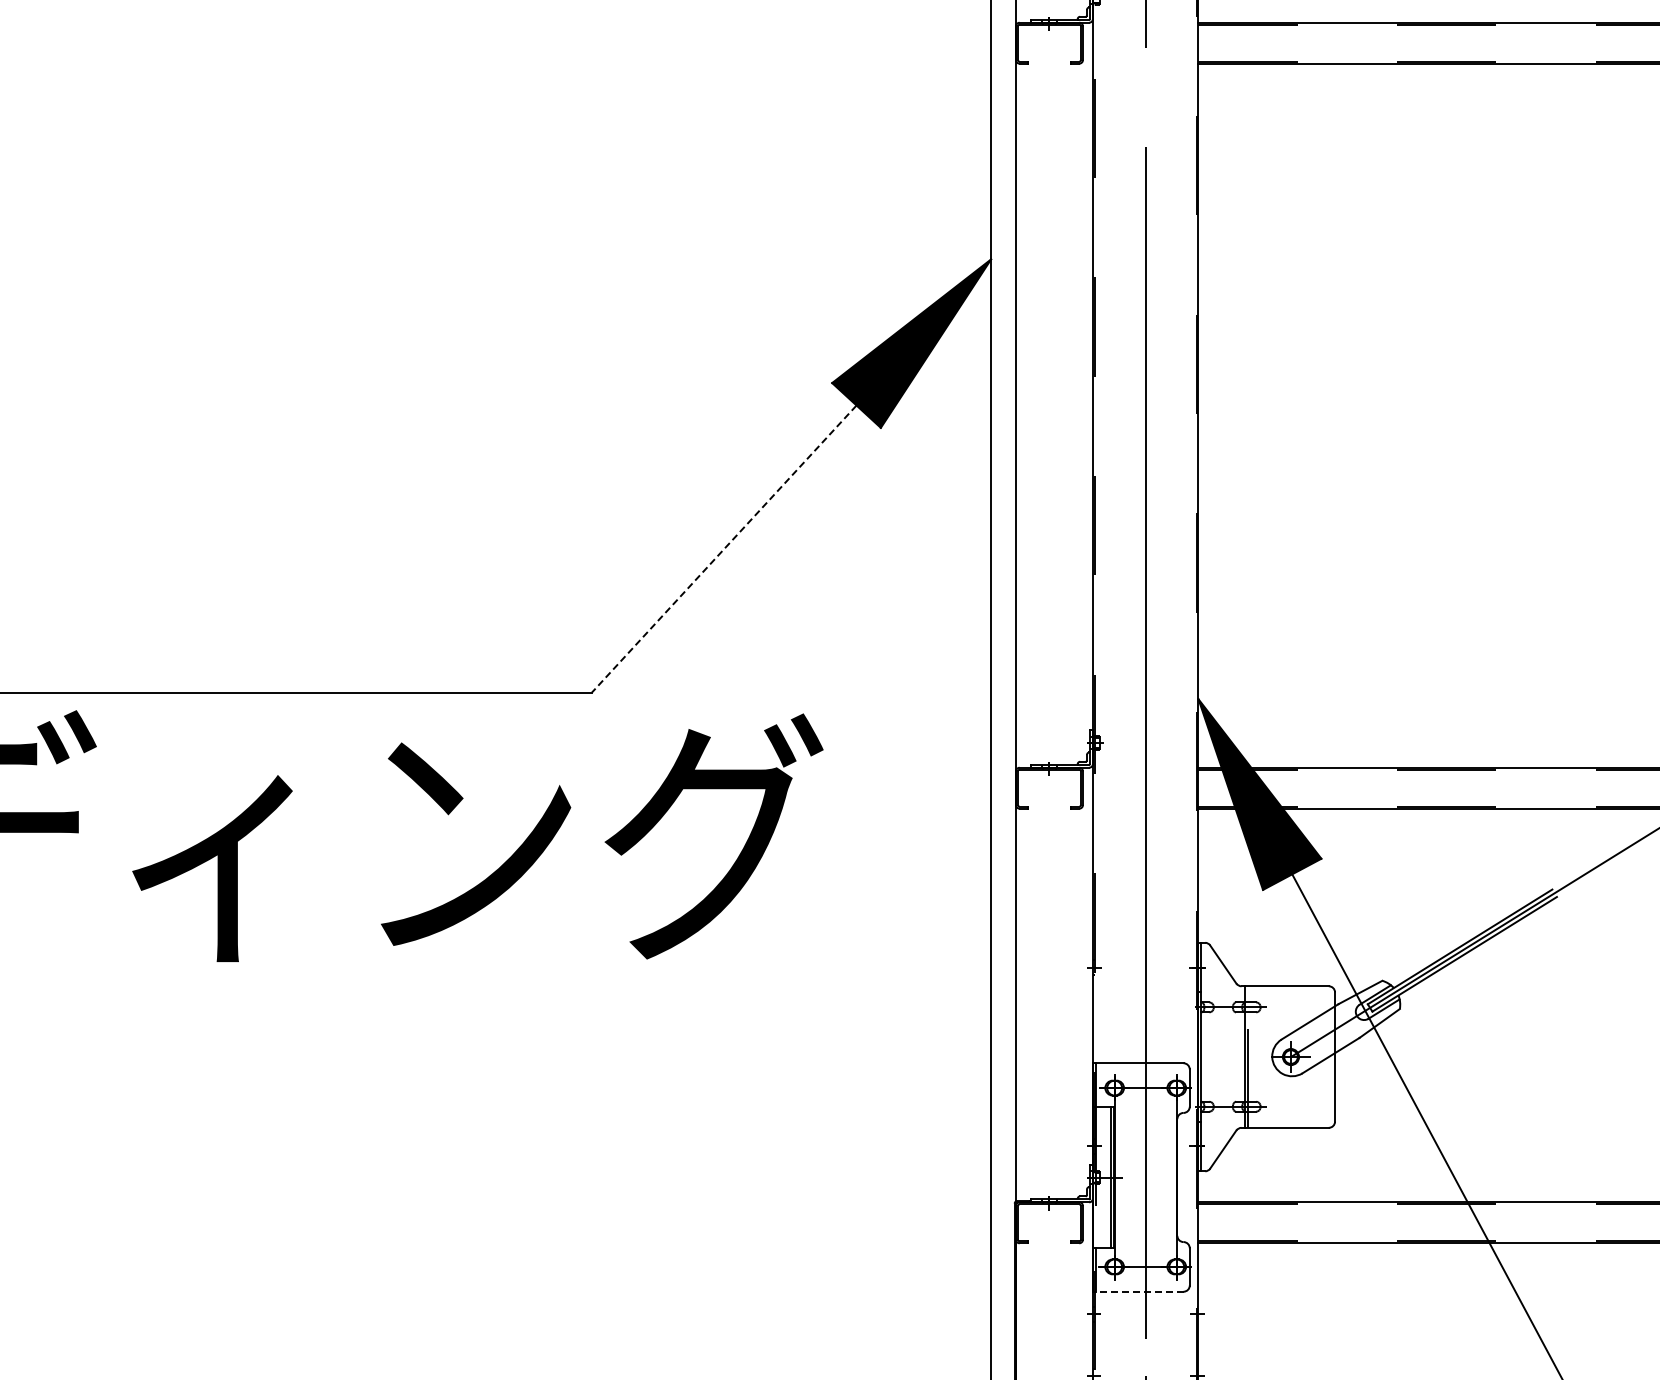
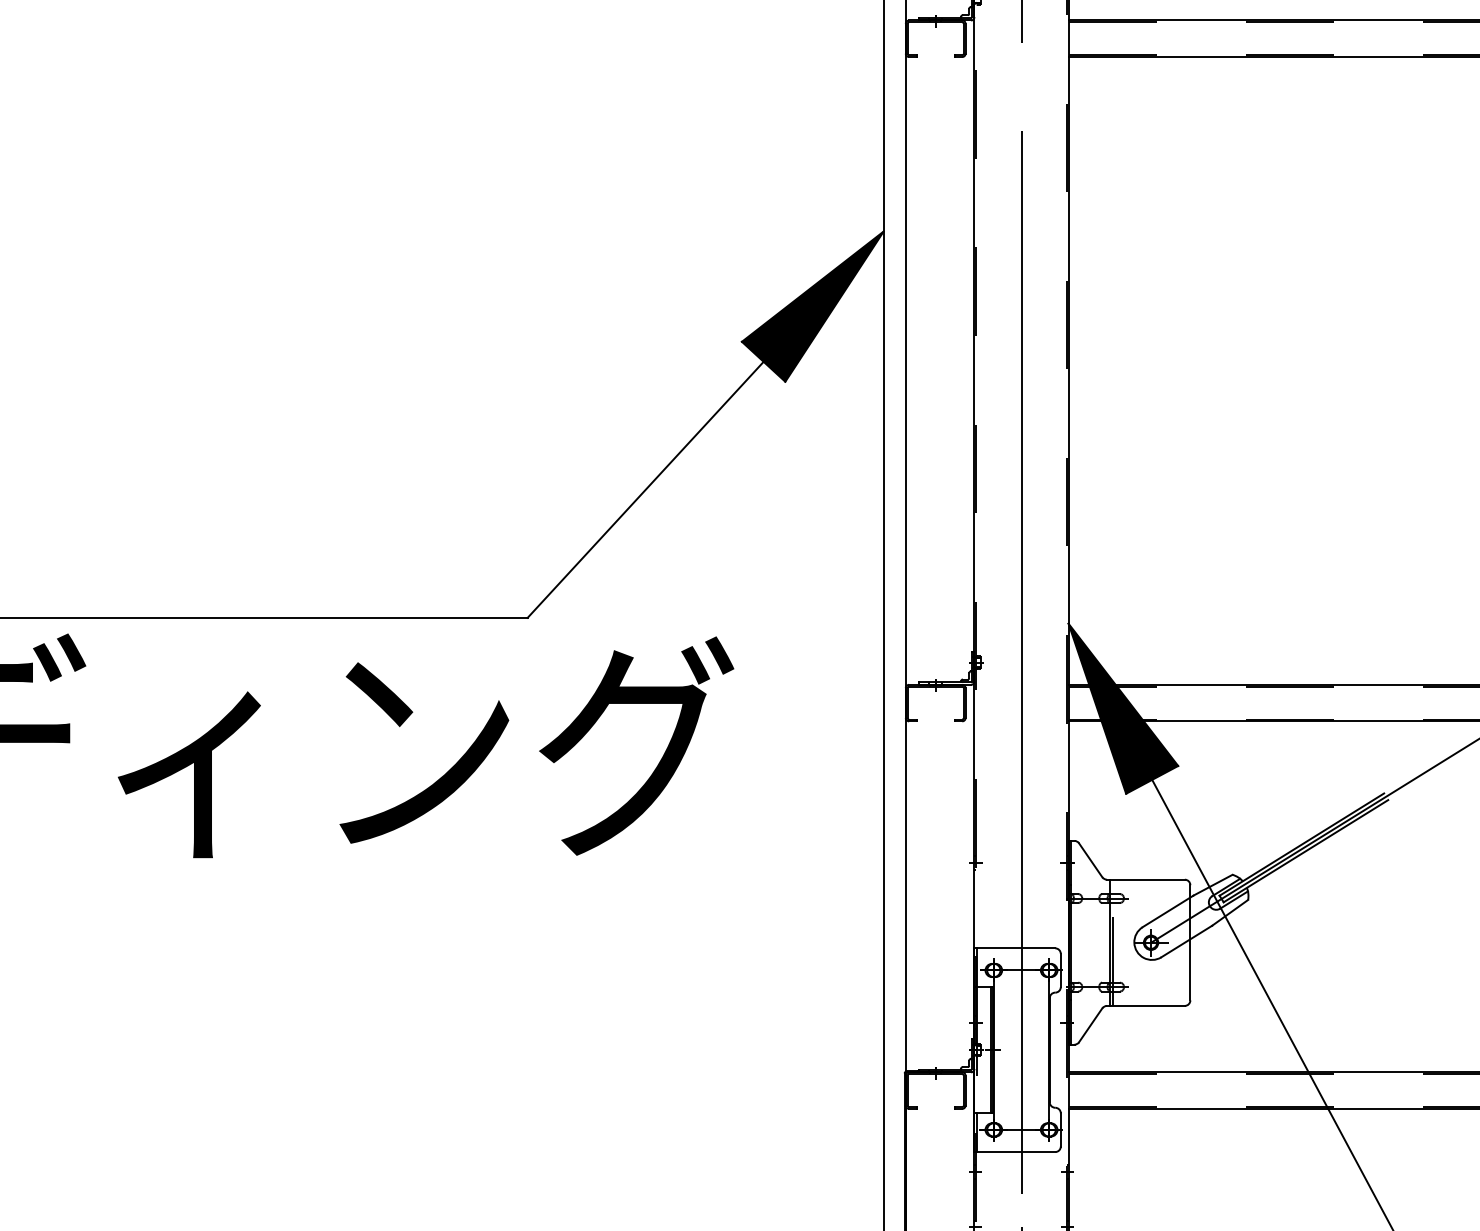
line: (723, 549) -> (645, 490), dashed -> solid
line: (1137, 1291) -> (1014, 1151), dashed -> solid

